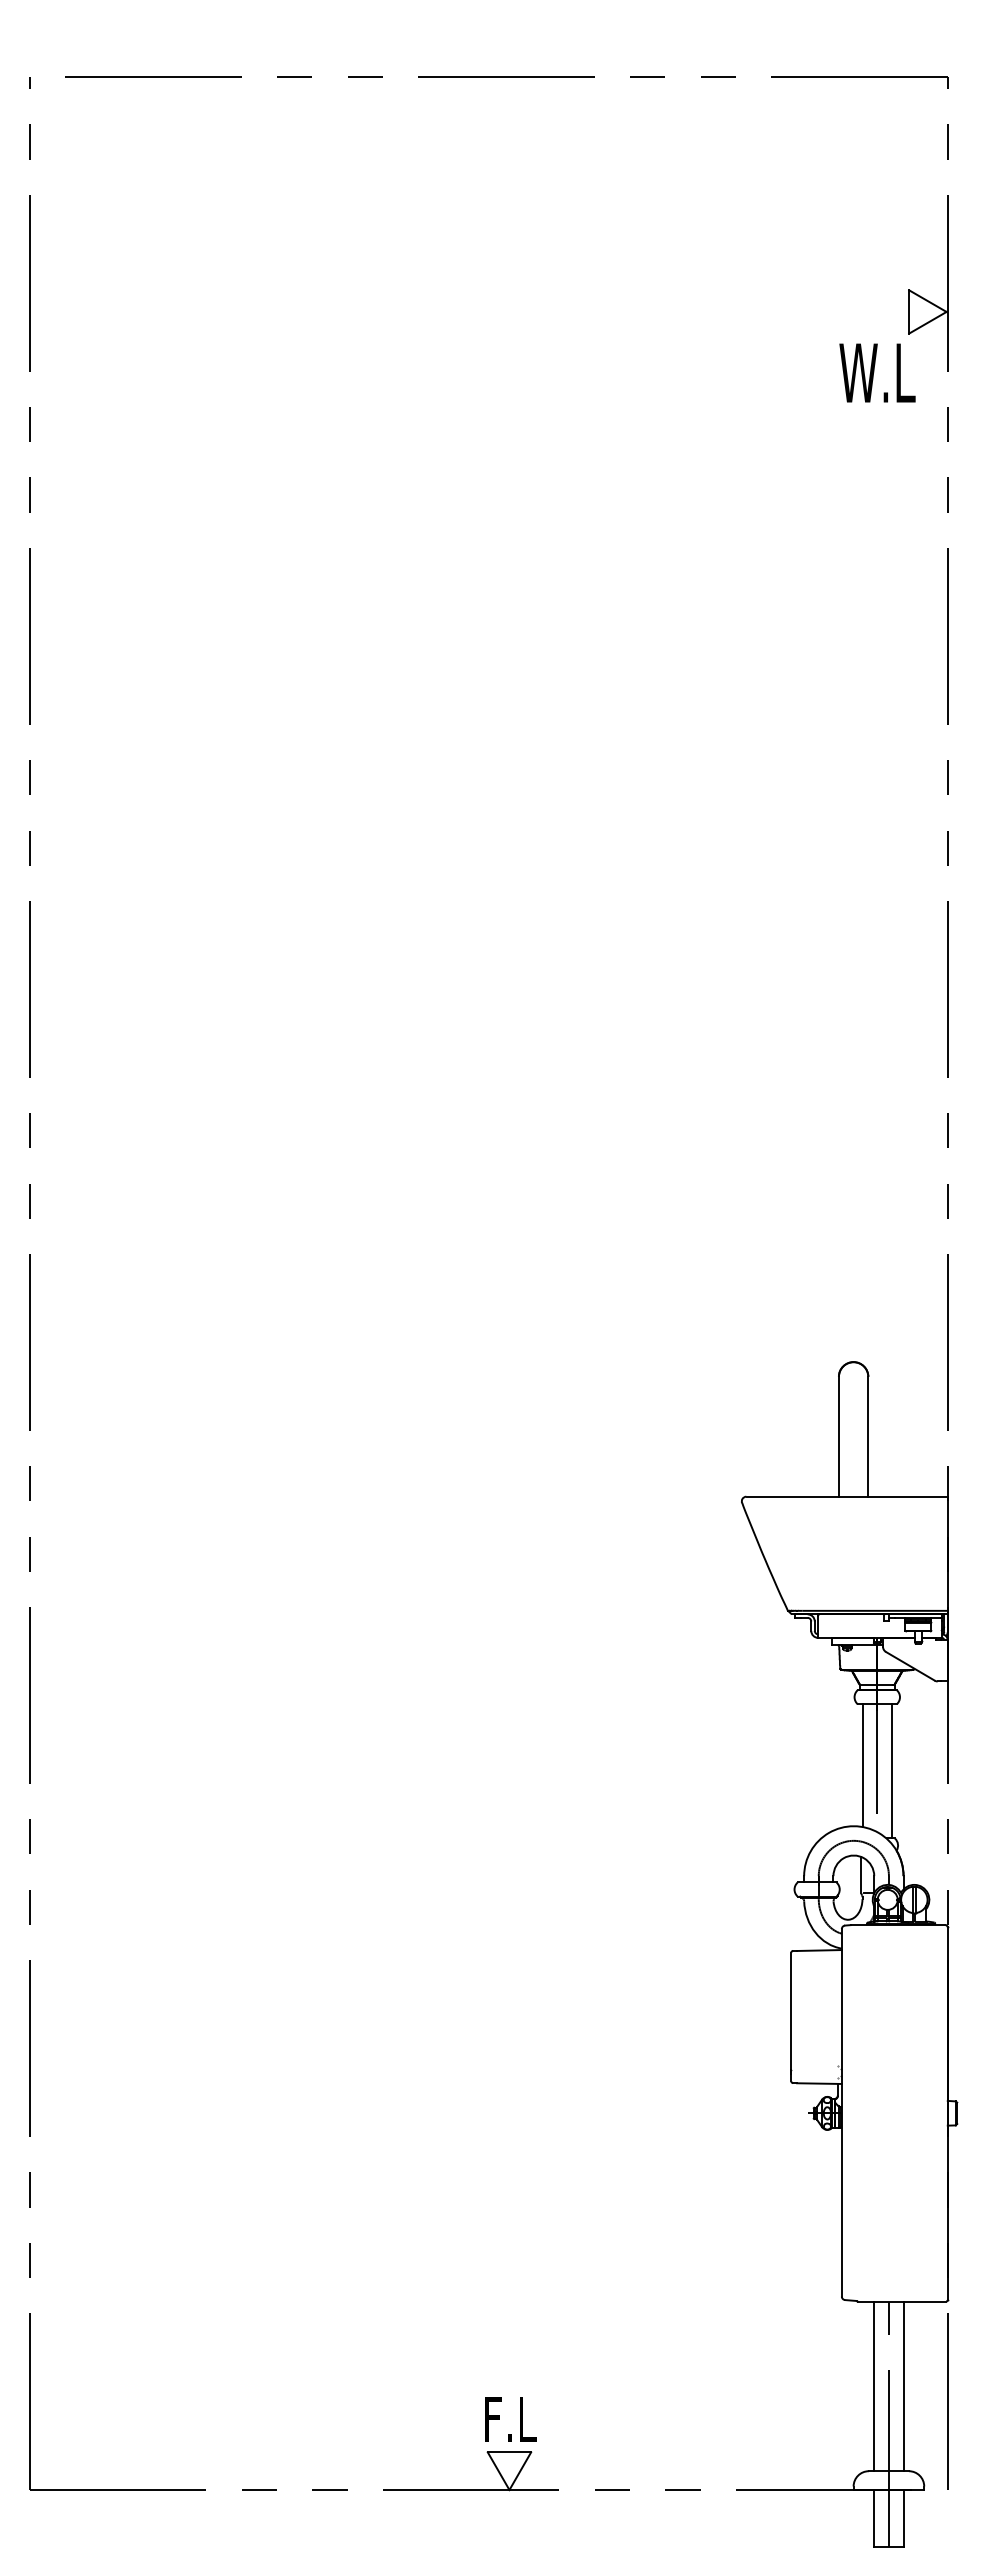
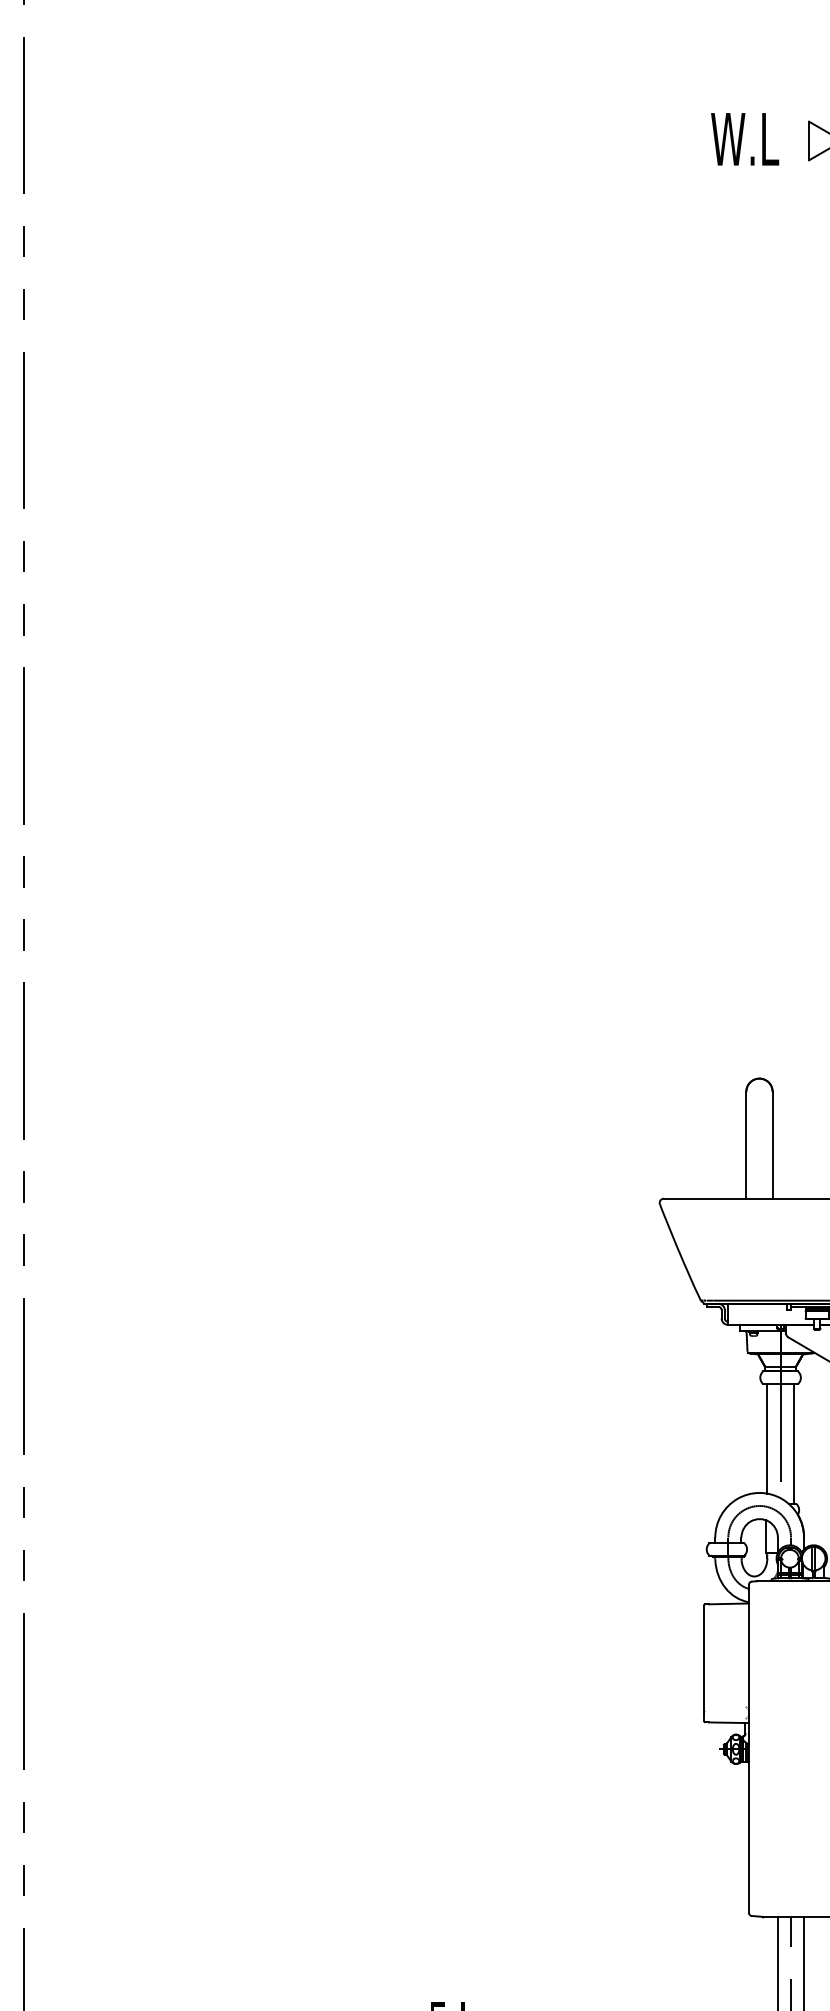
text: (877, 372) -> (745, 138), moved

